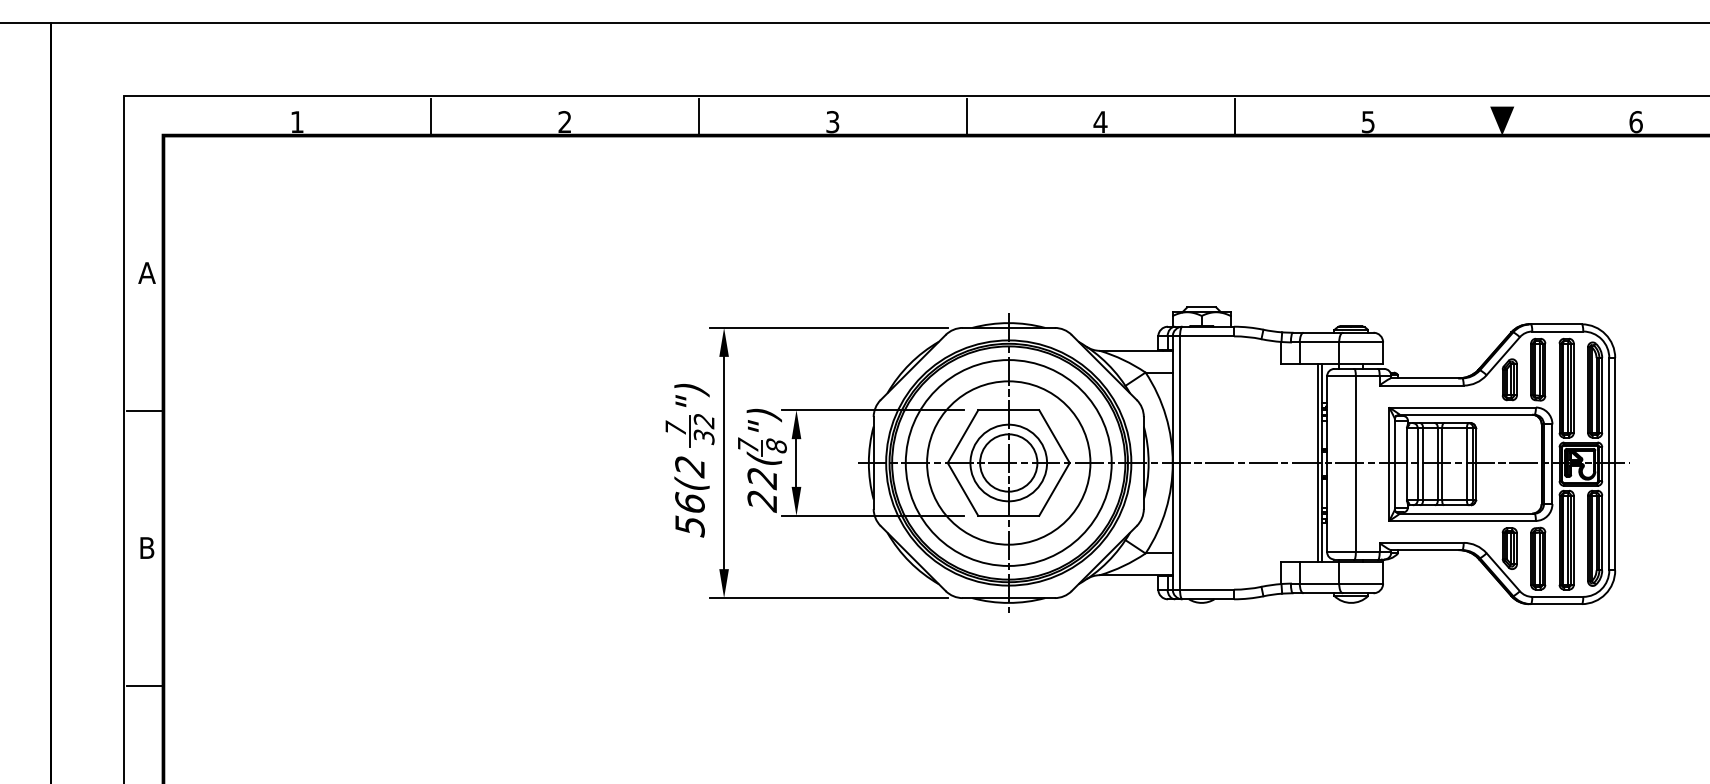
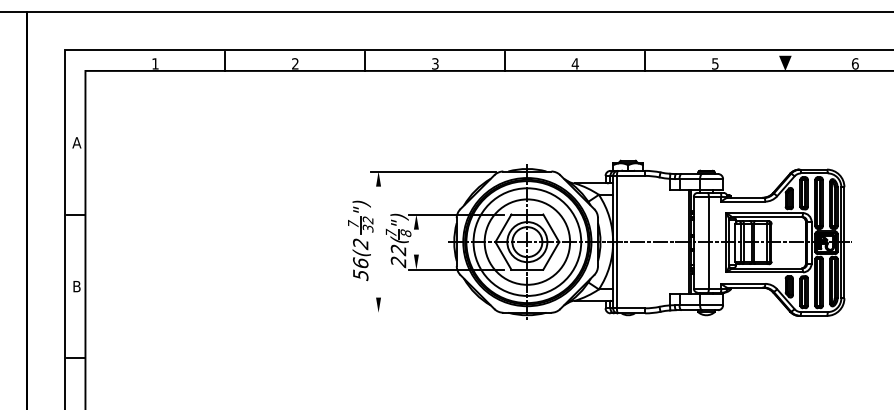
line: (723, 461) -> (378, 241), removed
line: (796, 461) -> (416, 241), removed
line: (829, 597) -> (433, 312), removed

